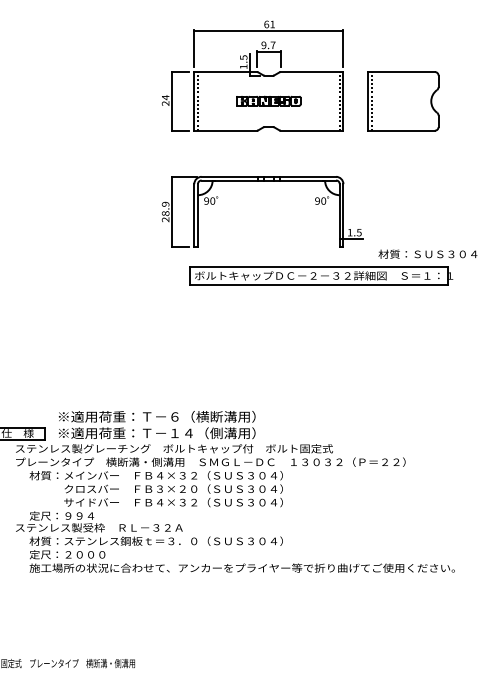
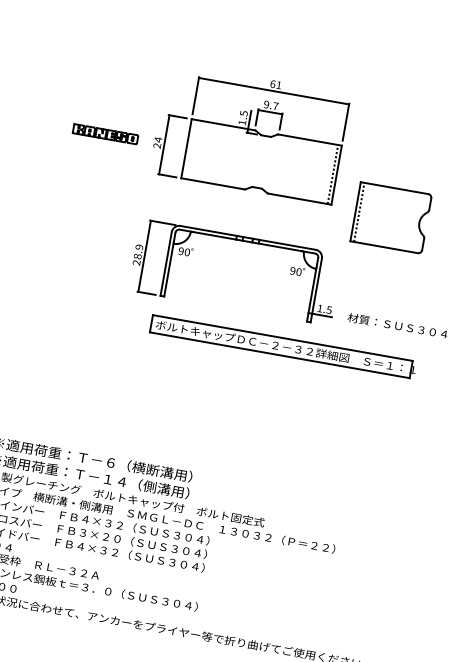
part: (268, 100) -> (105, 133), moved
line: (197, 101) -> (189, 149), removed
part: (403, 101) -> (391, 218), moved
text: (427, 253) -> (397, 325), moved

